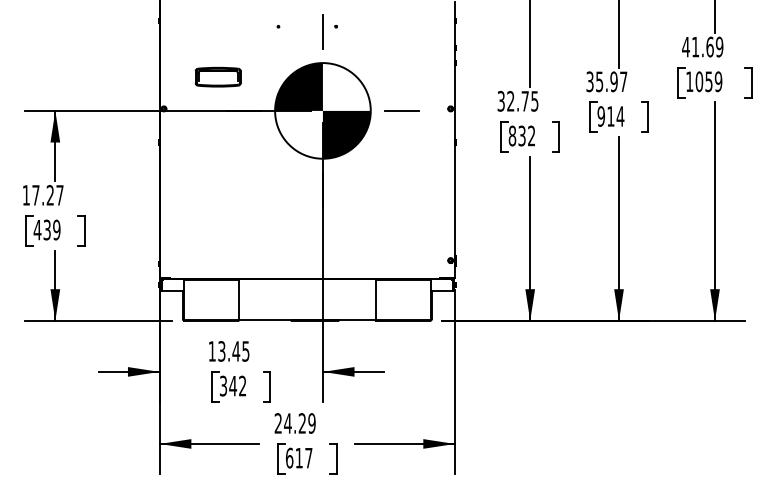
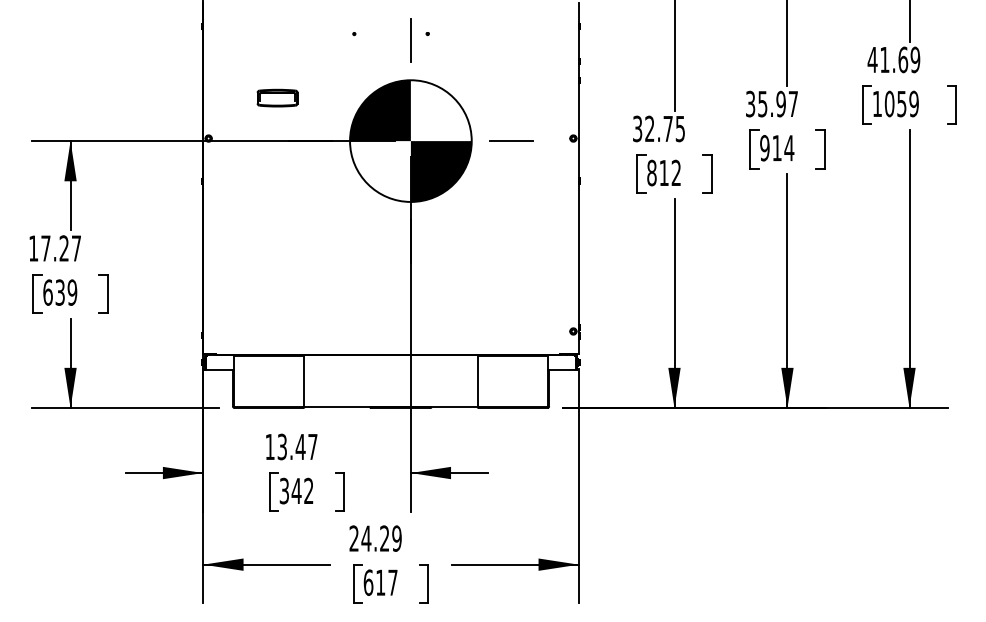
part: (217, 76) -> (276, 97), size x0.7
text: (521, 135) -> (663, 172), 832 -> 812
text: (37, 229) -> (47, 291), 439 -> 639
text: (245, 351) -> (312, 447), 13.45 -> 13.47

